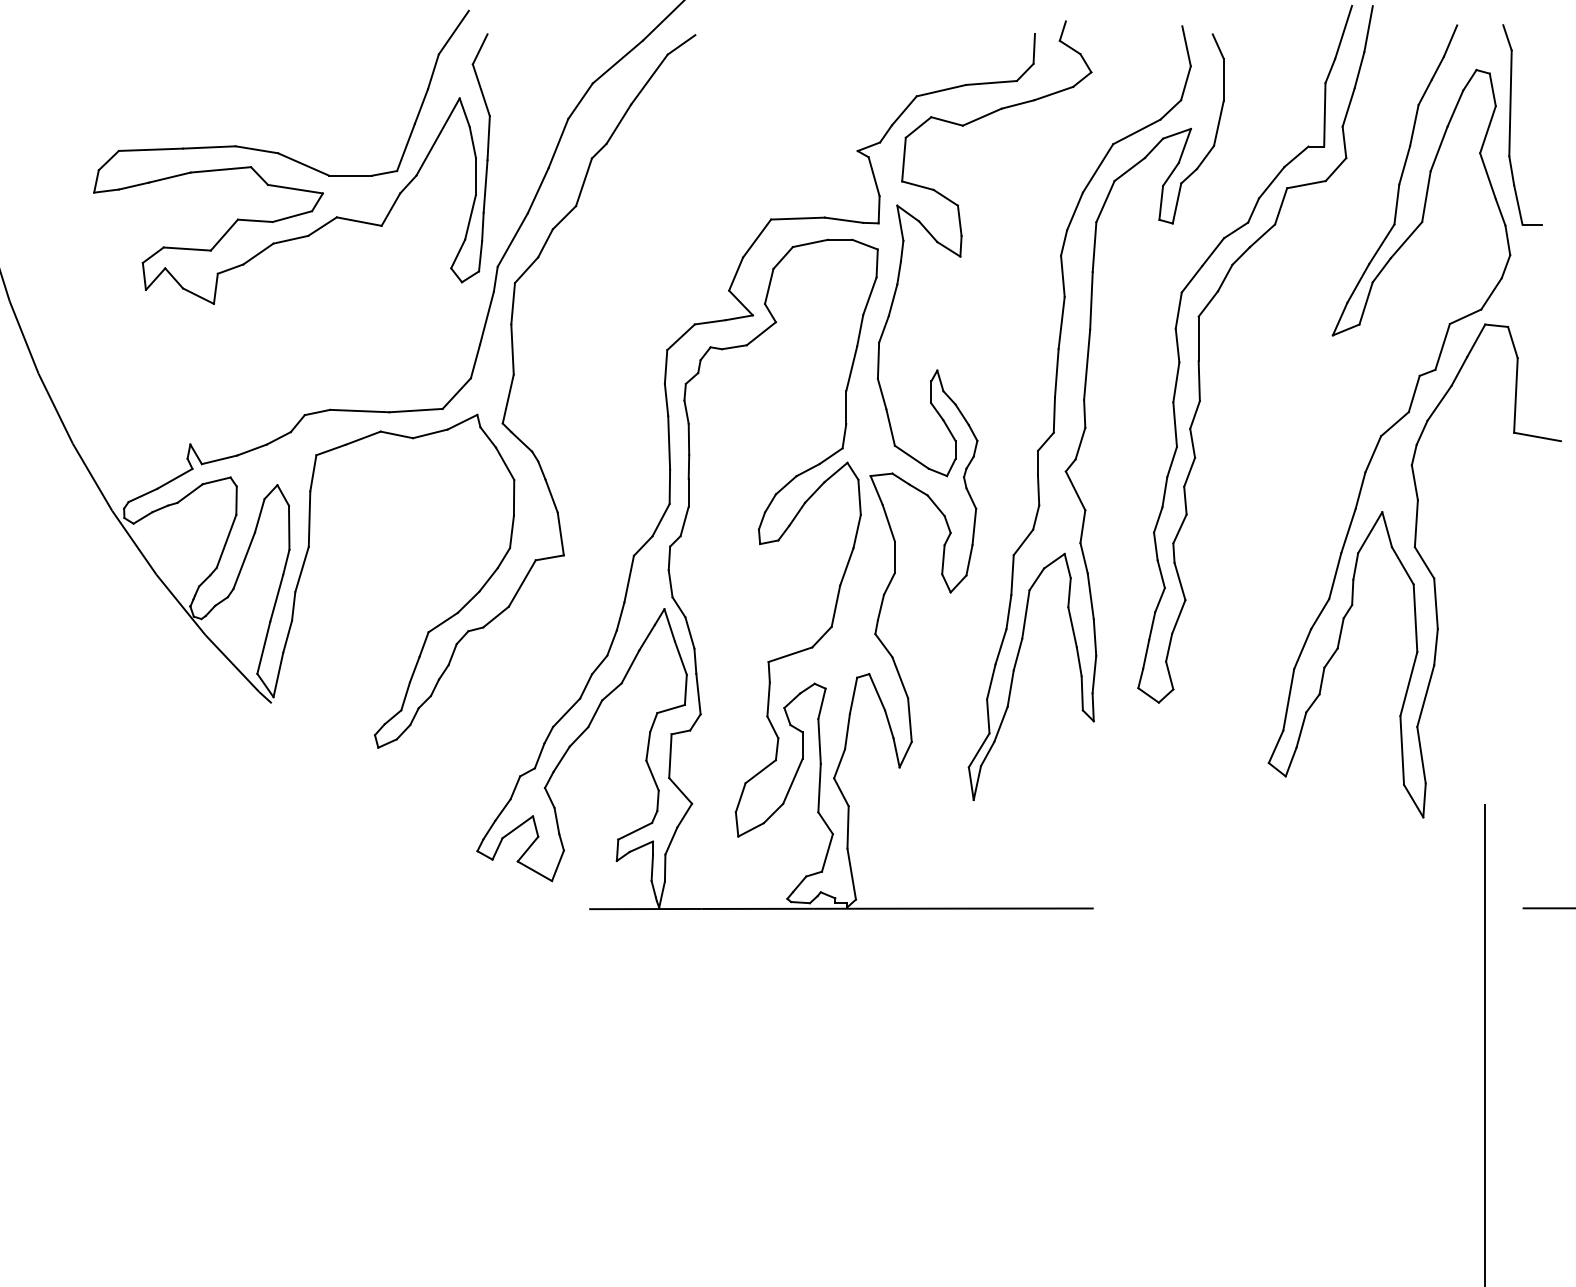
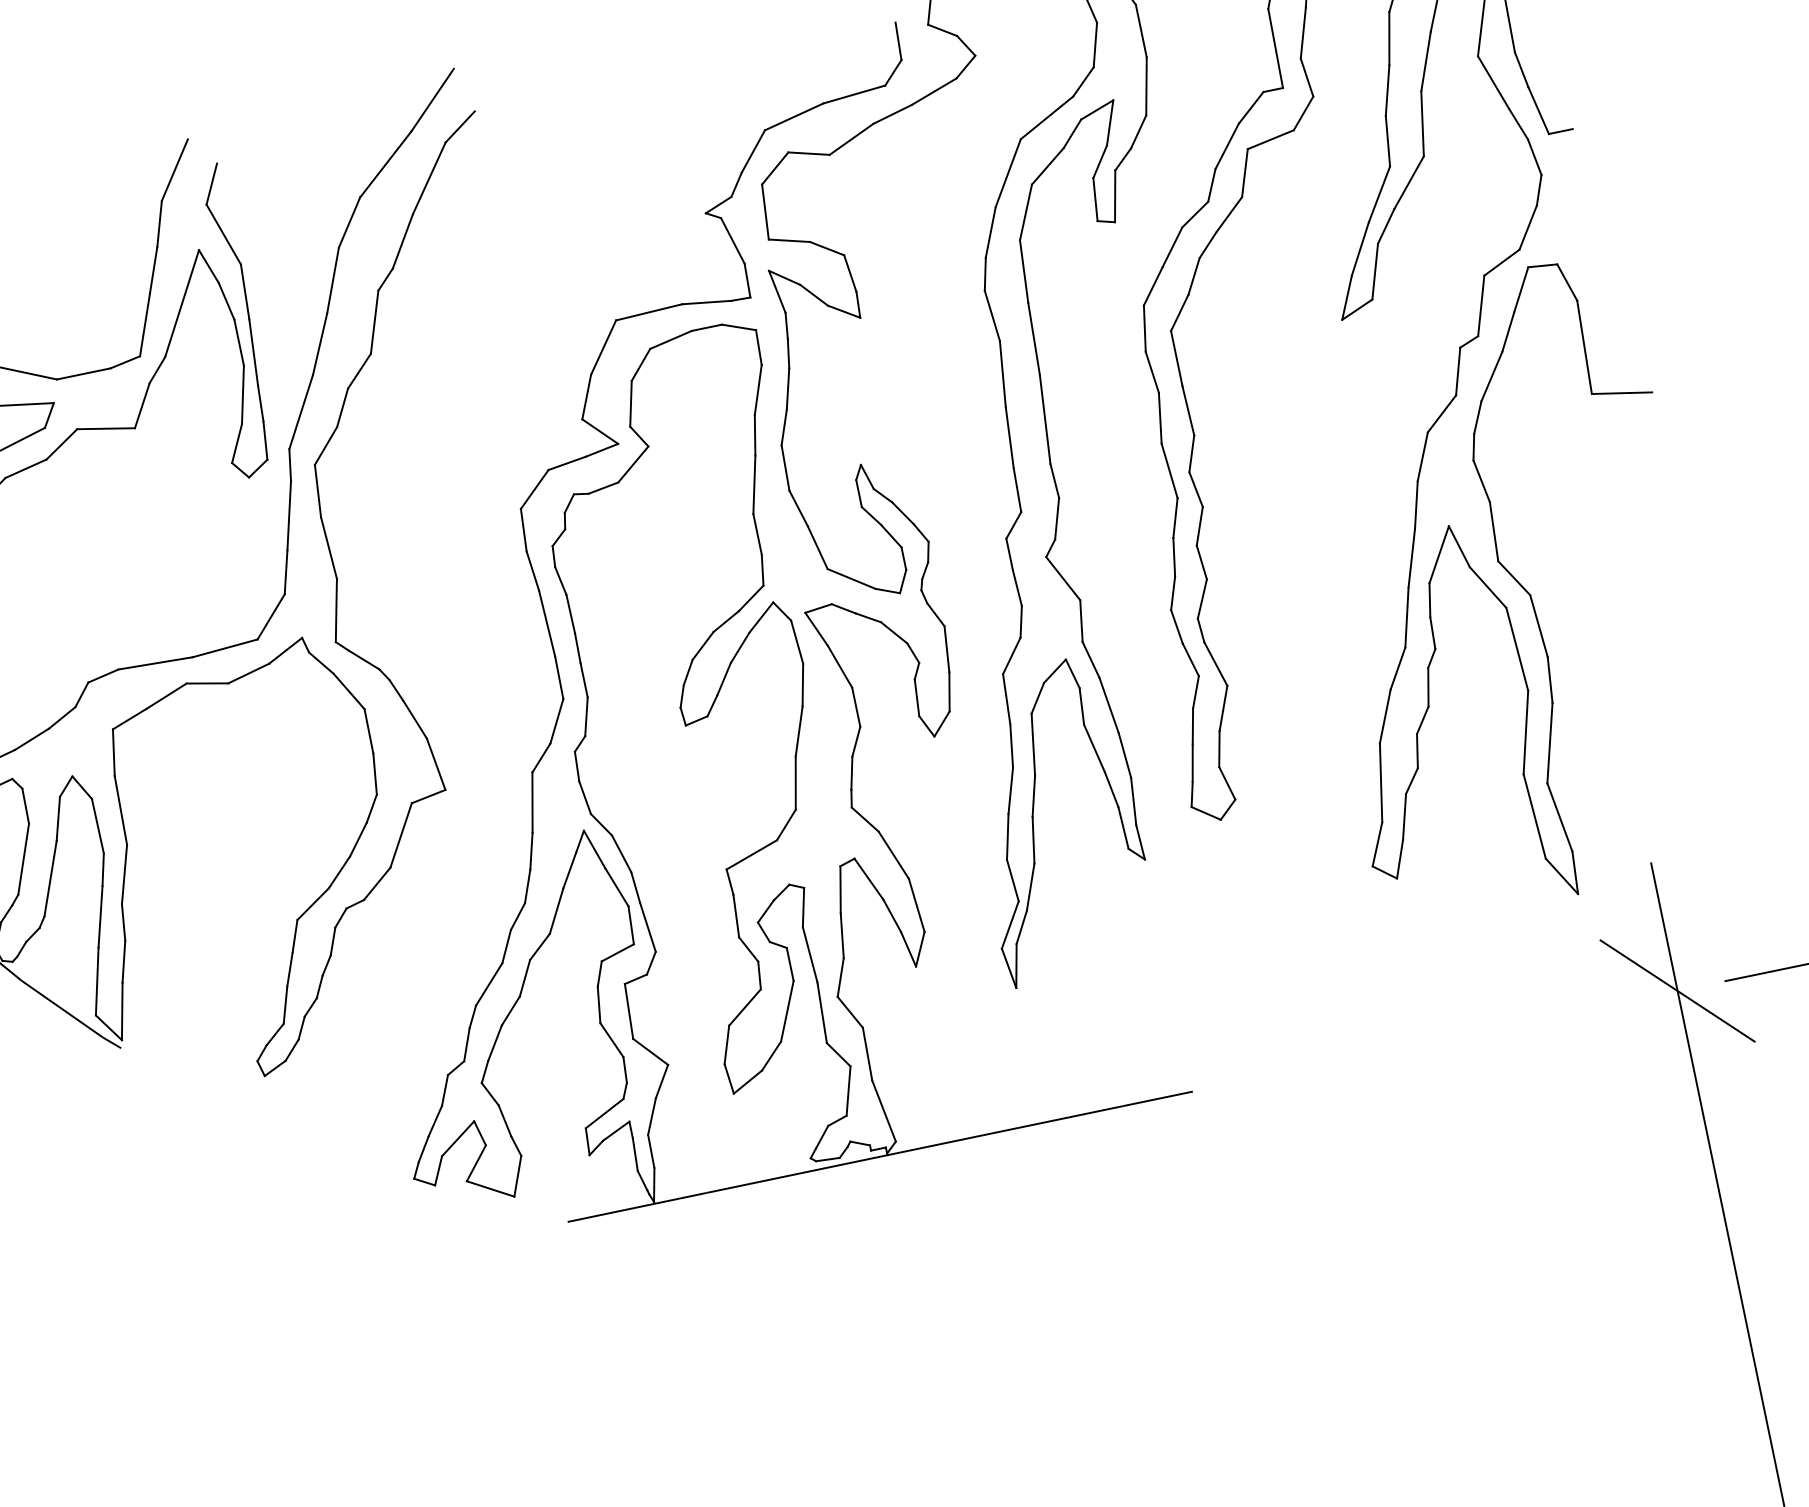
line: (1484, 907) -> (1677, 990), added

